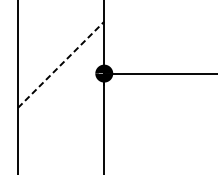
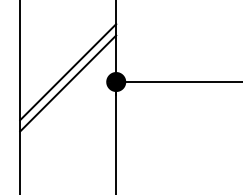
line: (61, 65) -> (68, 72), dashed -> solid
line: (61, 74) -> (68, 83), added

